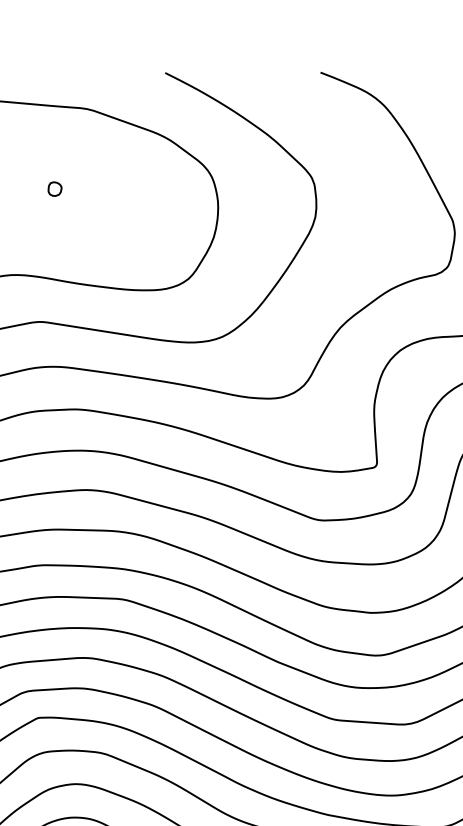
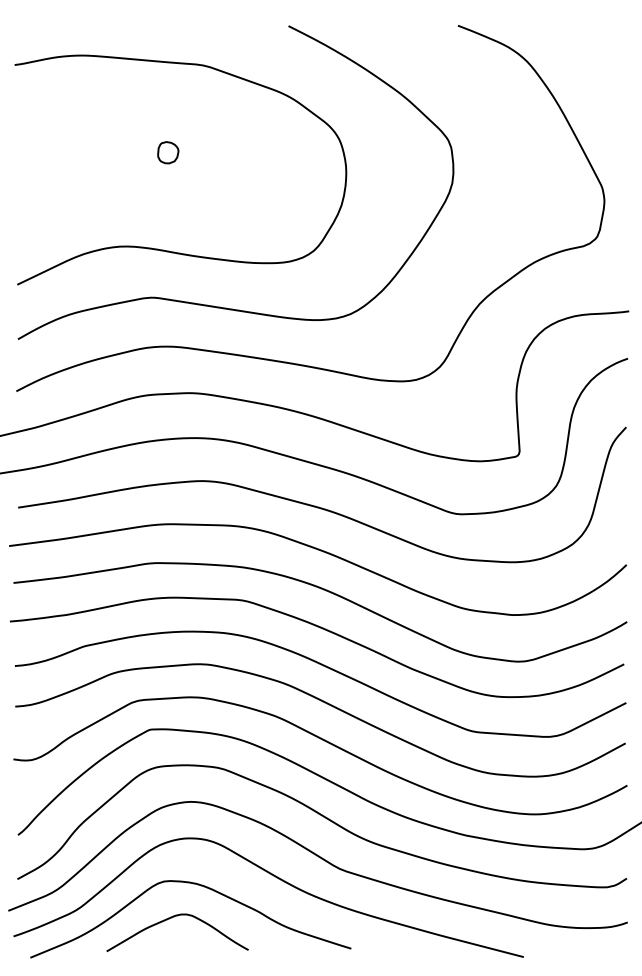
part: (55, 188) -> (168, 152), size x1.43

